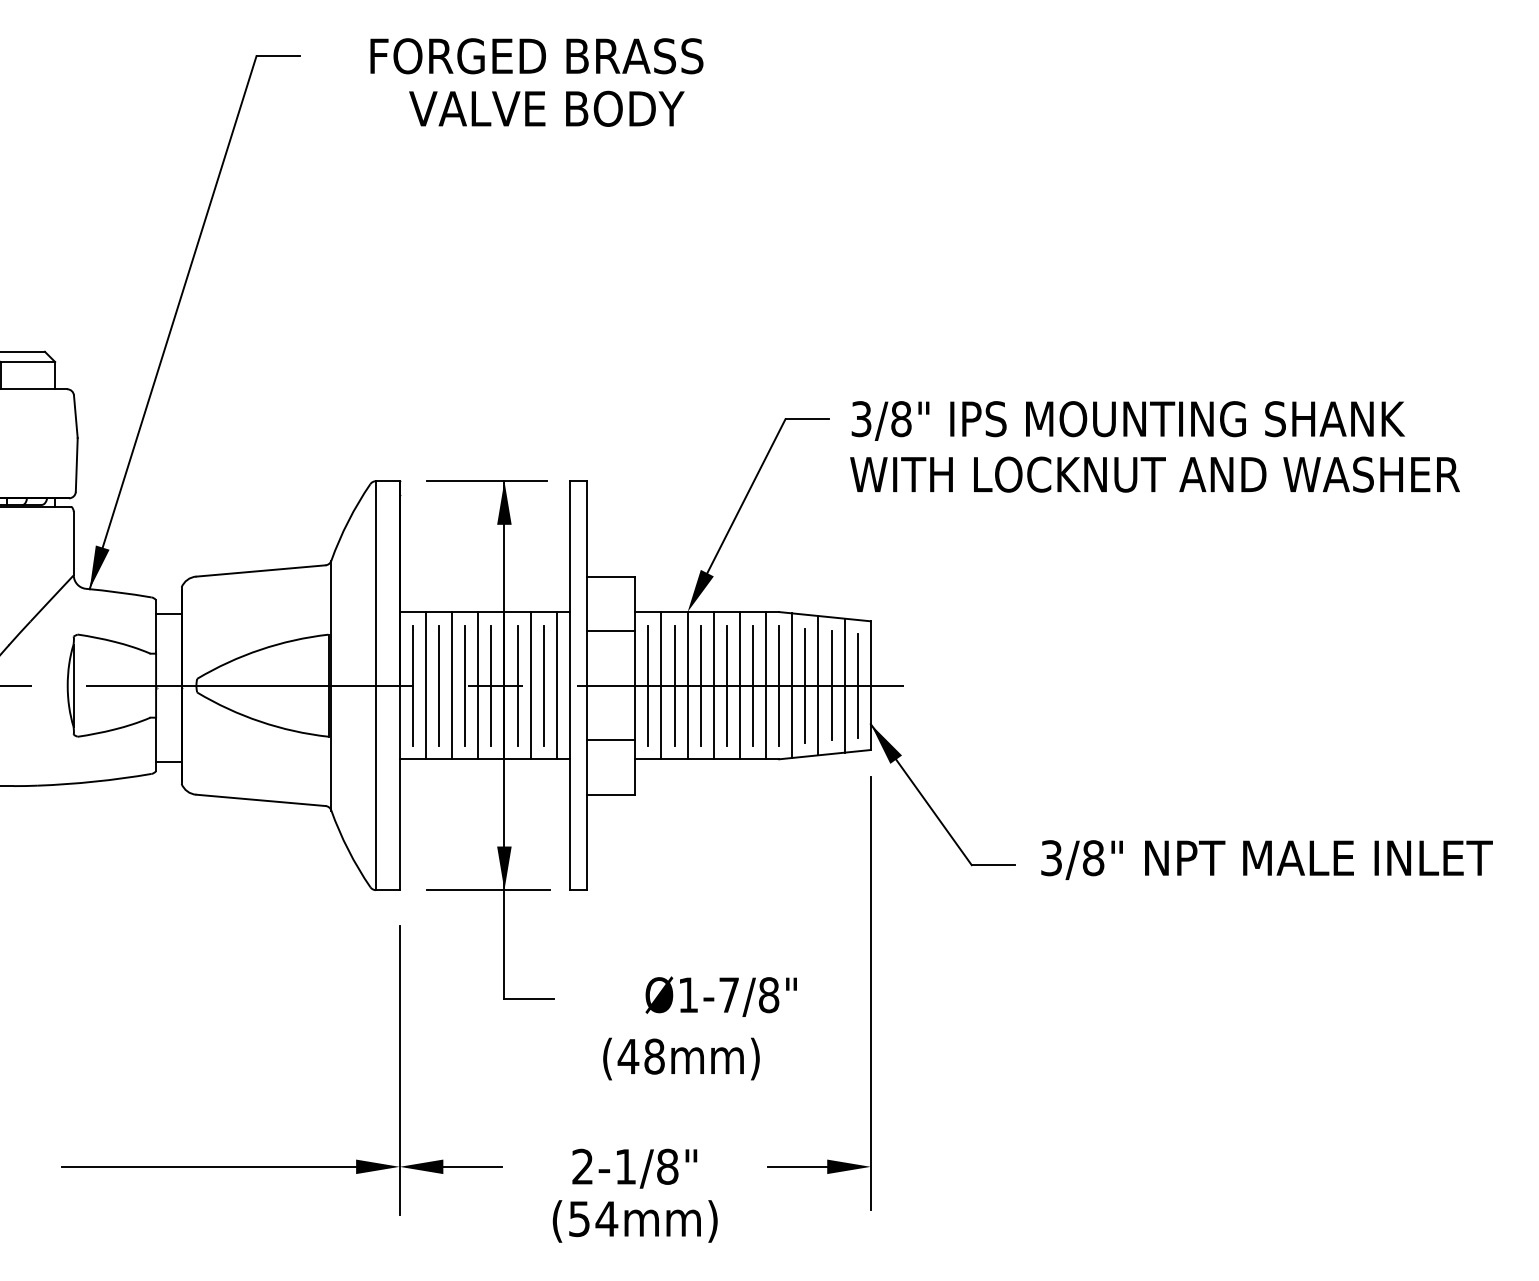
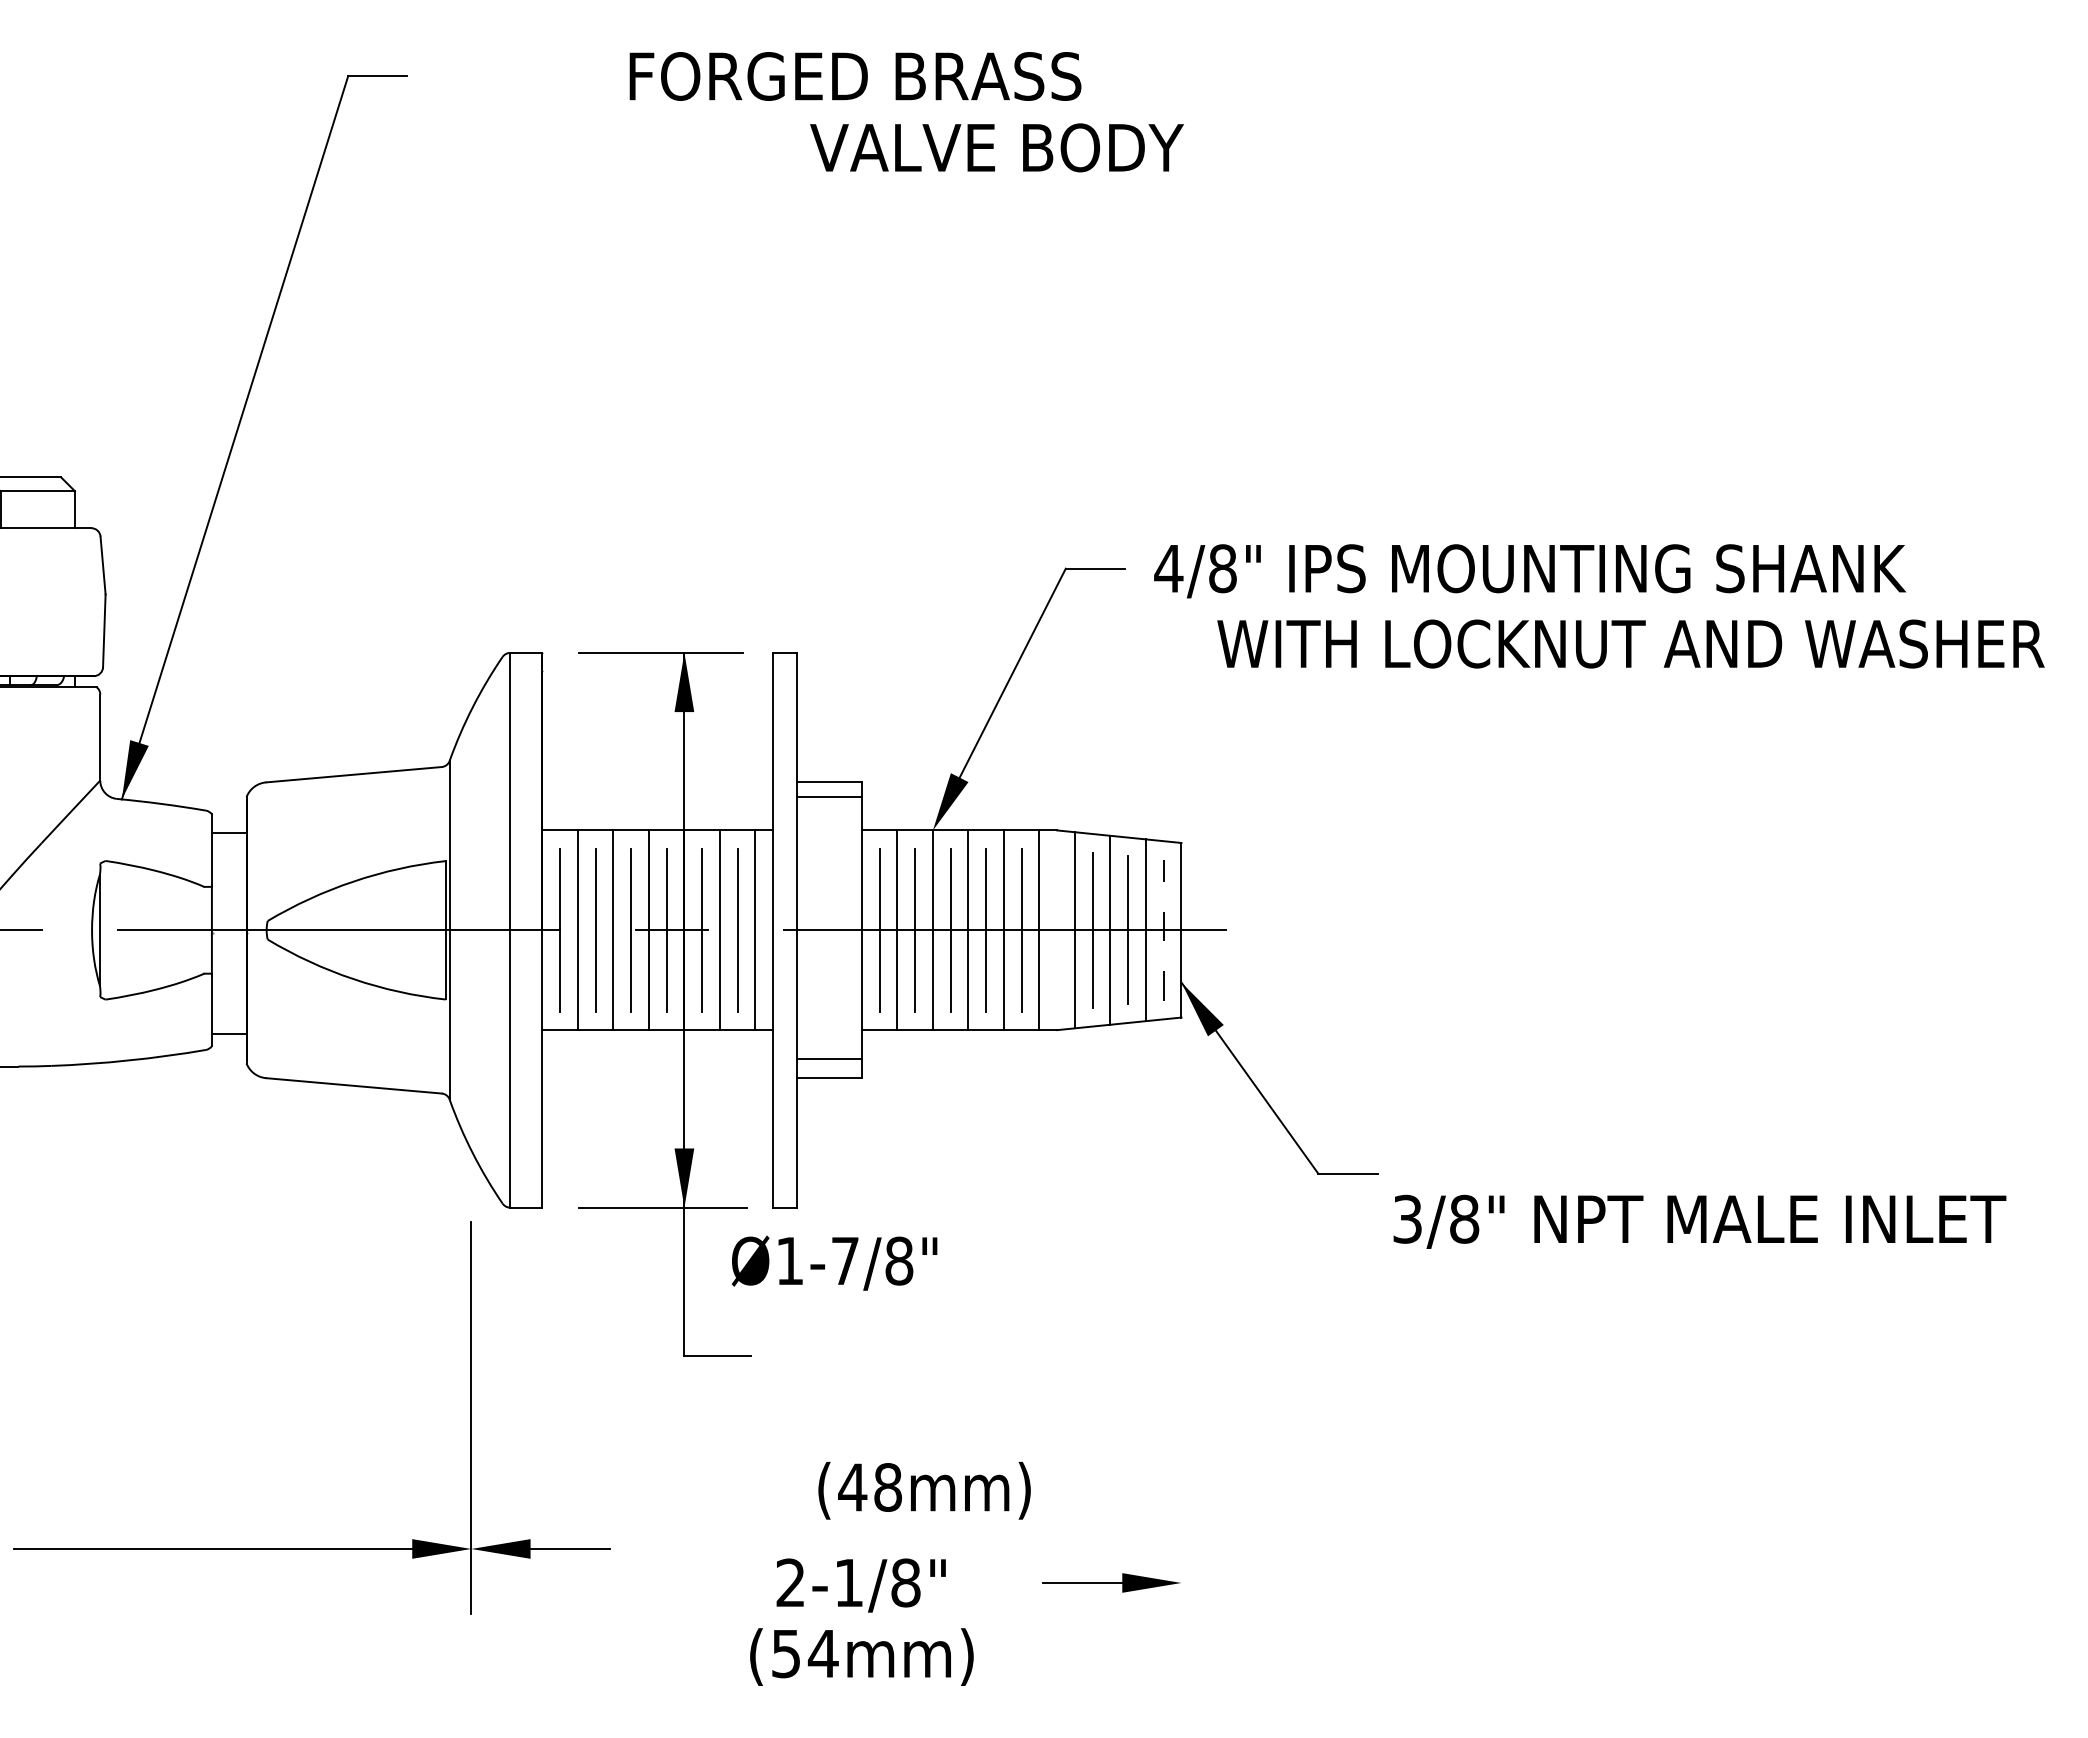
text: (536, 56) -> (855, 76), moved
text: (546, 108) -> (996, 147), moved
text: (861, 418) -> (1168, 568), 3/8" -> 4/8"
text: (1154, 474) -> (1630, 643), moved
line: (610, 631) -> (828, 797), moved
line: (779, 685) -> (1057, 930), removed
line: (857, 685) -> (1163, 929), solid -> dashed
line: (610, 740) -> (828, 1059), moved
text: (1266, 859) -> (1699, 1221), moved
line: (870, 993) -> (1181, 1348), removed
text: (721, 996) -> (834, 1262), moved
text: (681, 1058) -> (924, 1490), moved
part: (281, 1166) -> (311, 1548), moved

